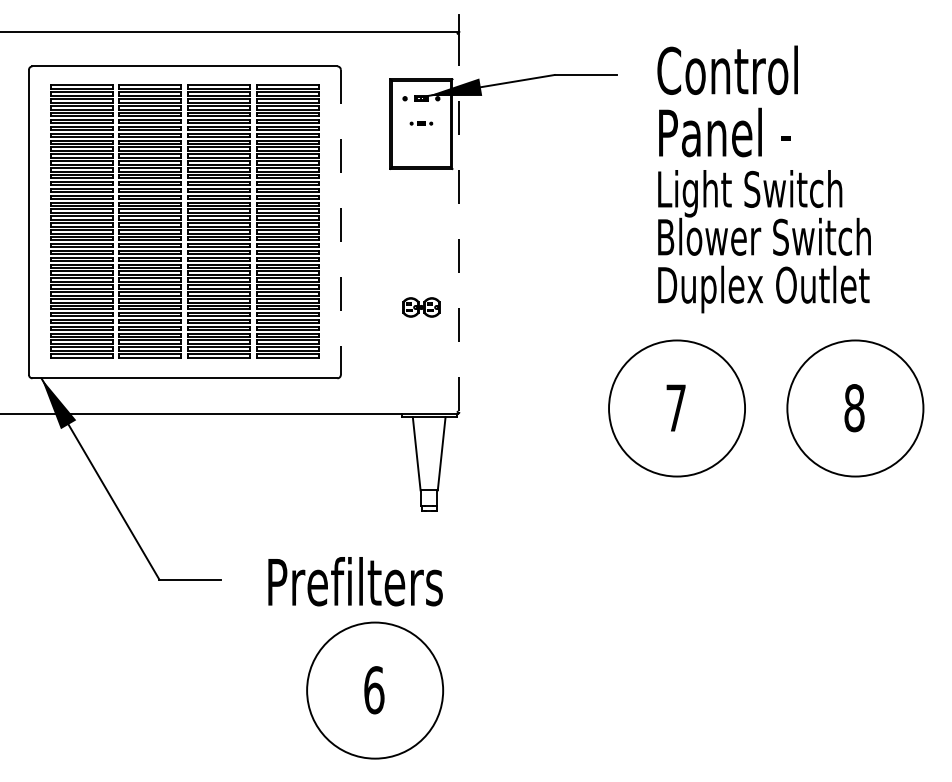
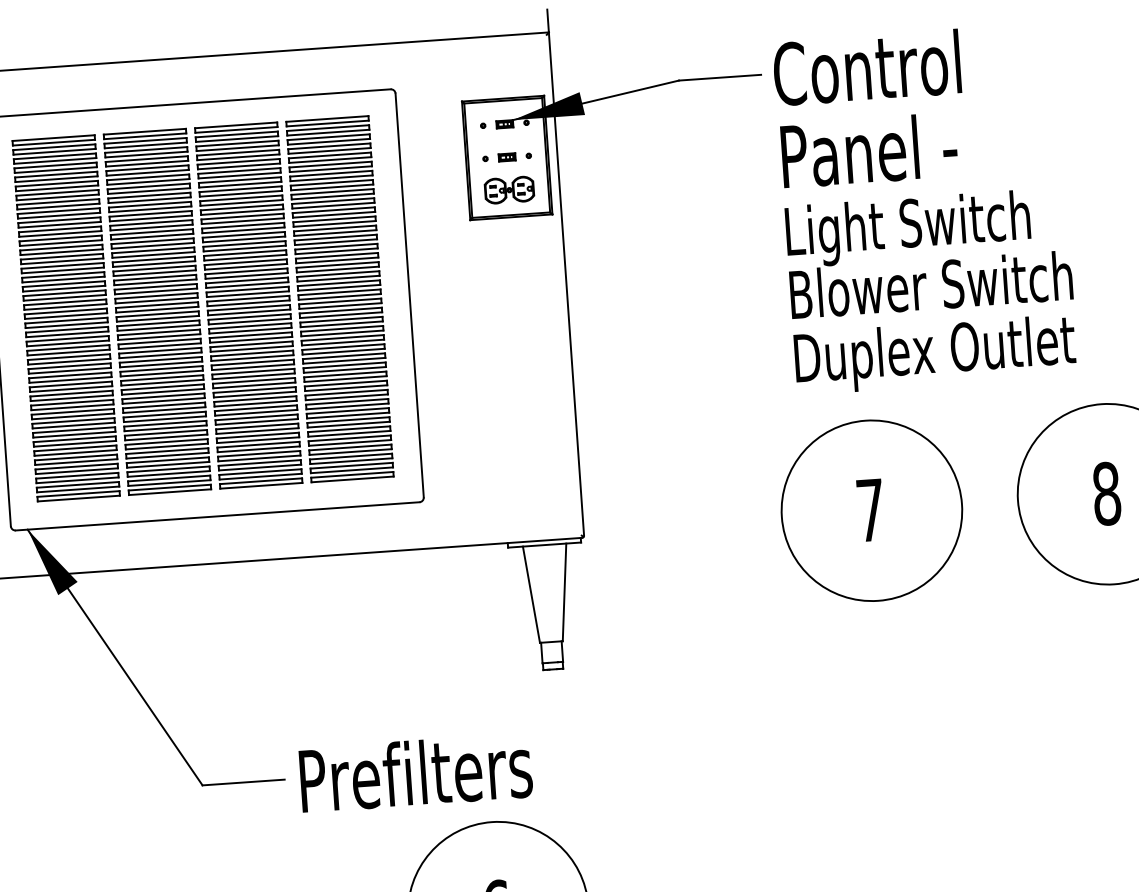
part: (421, 123) -> (507, 157), size x1.67
text: (763, 179) -> (924, 209), moved
line: (459, 221) -> (566, 283), dashed -> solid
line: (340, 222) -> (409, 295), dashed -> solid
part: (421, 307) -> (509, 190), moved
text: (355, 581) -> (415, 772), moved

